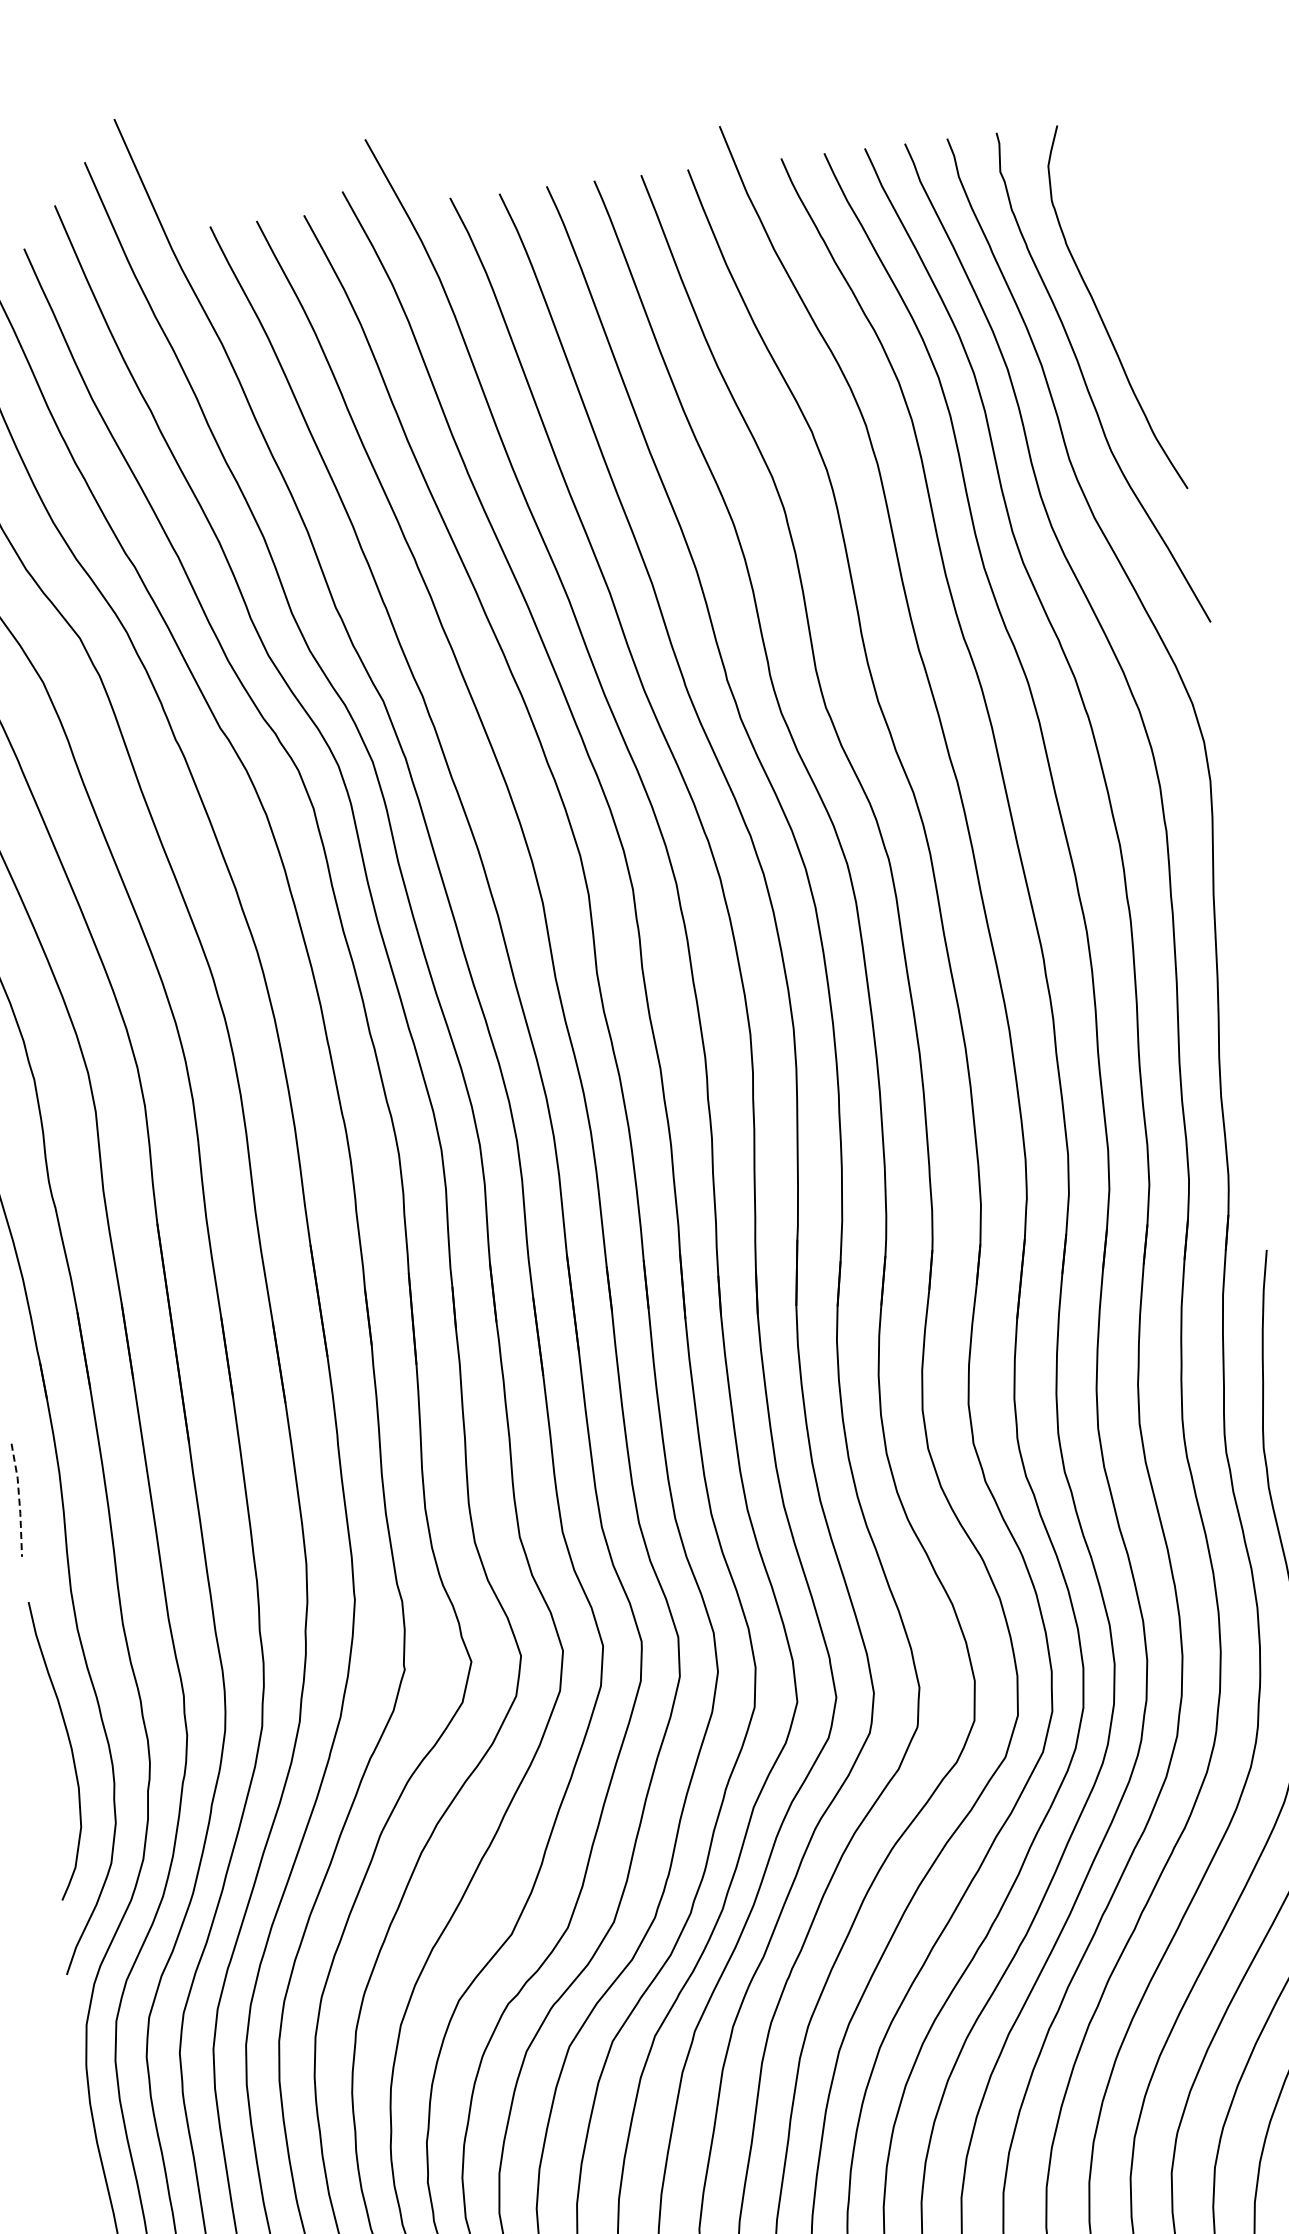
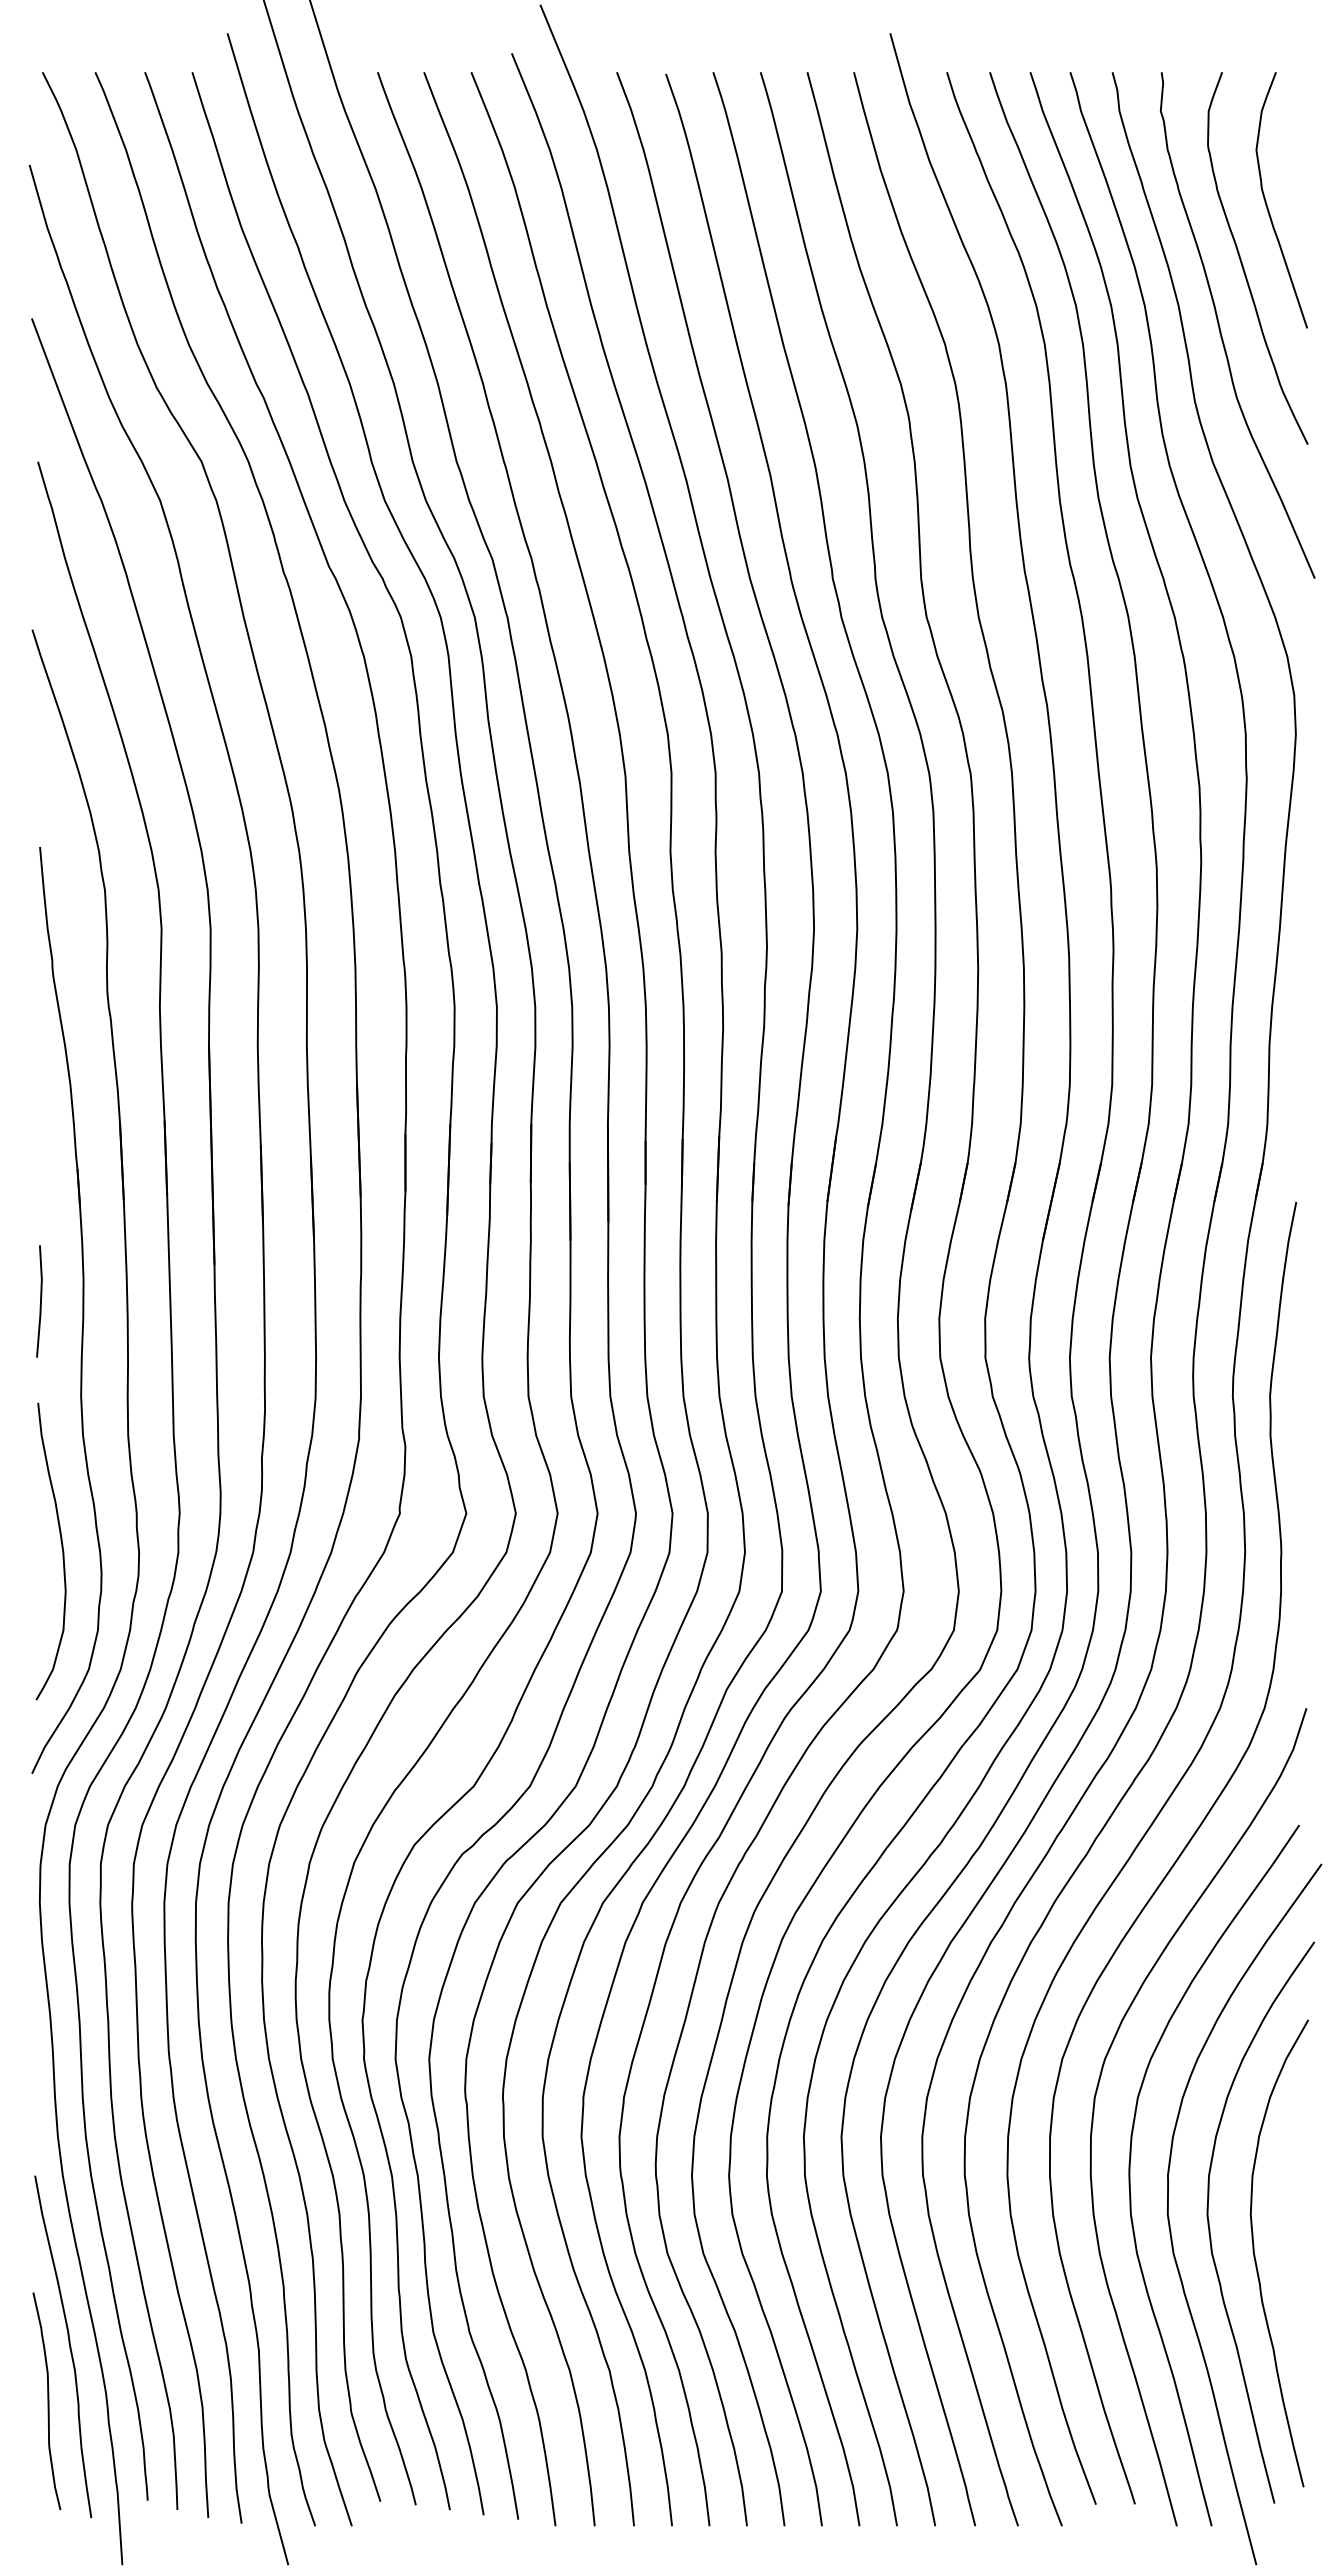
curve: (1118, 252) -> (1267, 204), added
line: (18, 1501) -> (40, 1302), dashed -> solid

